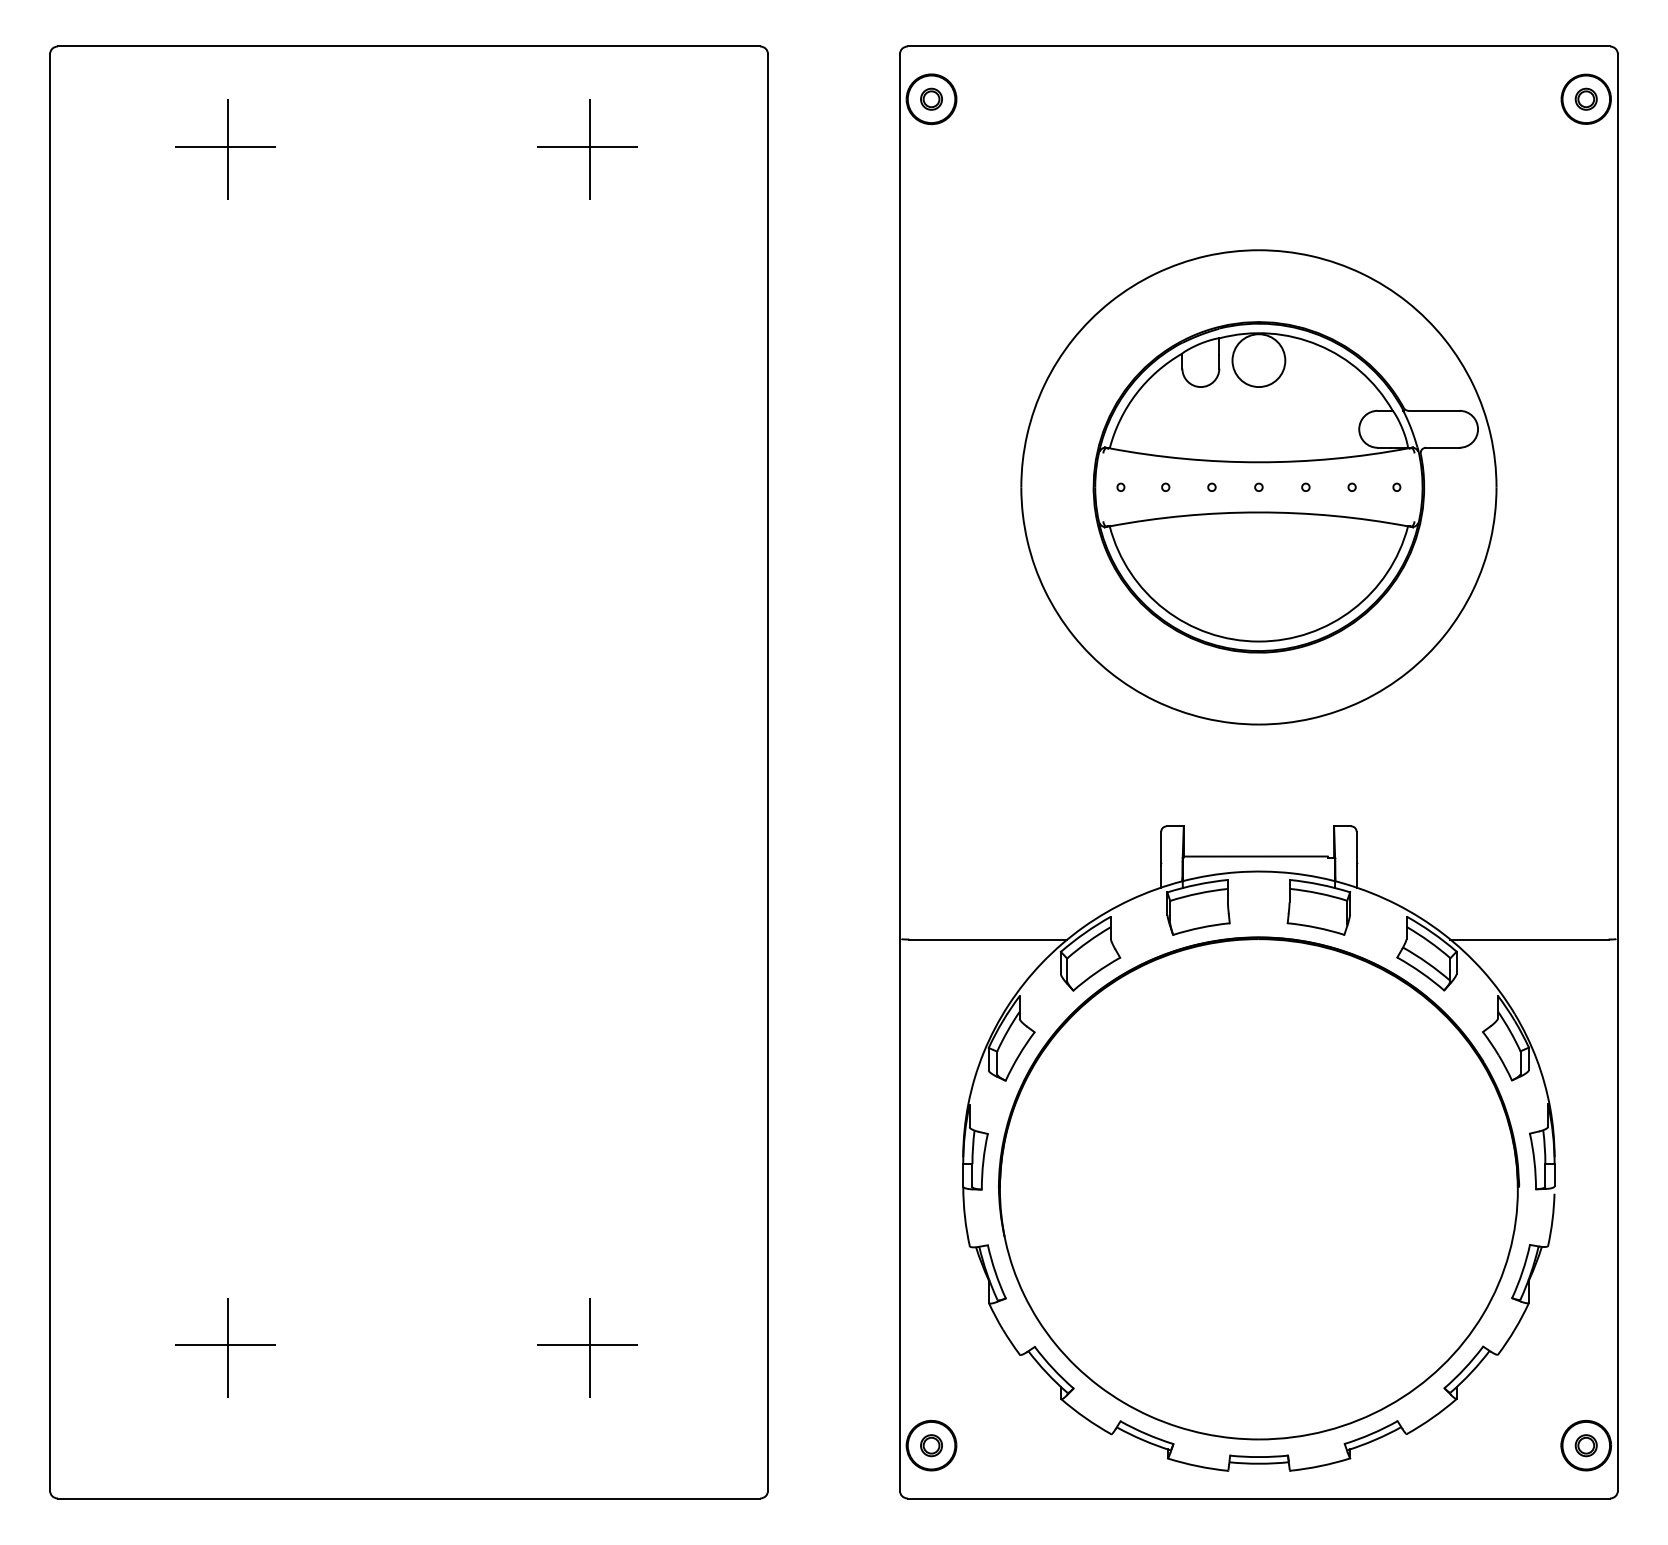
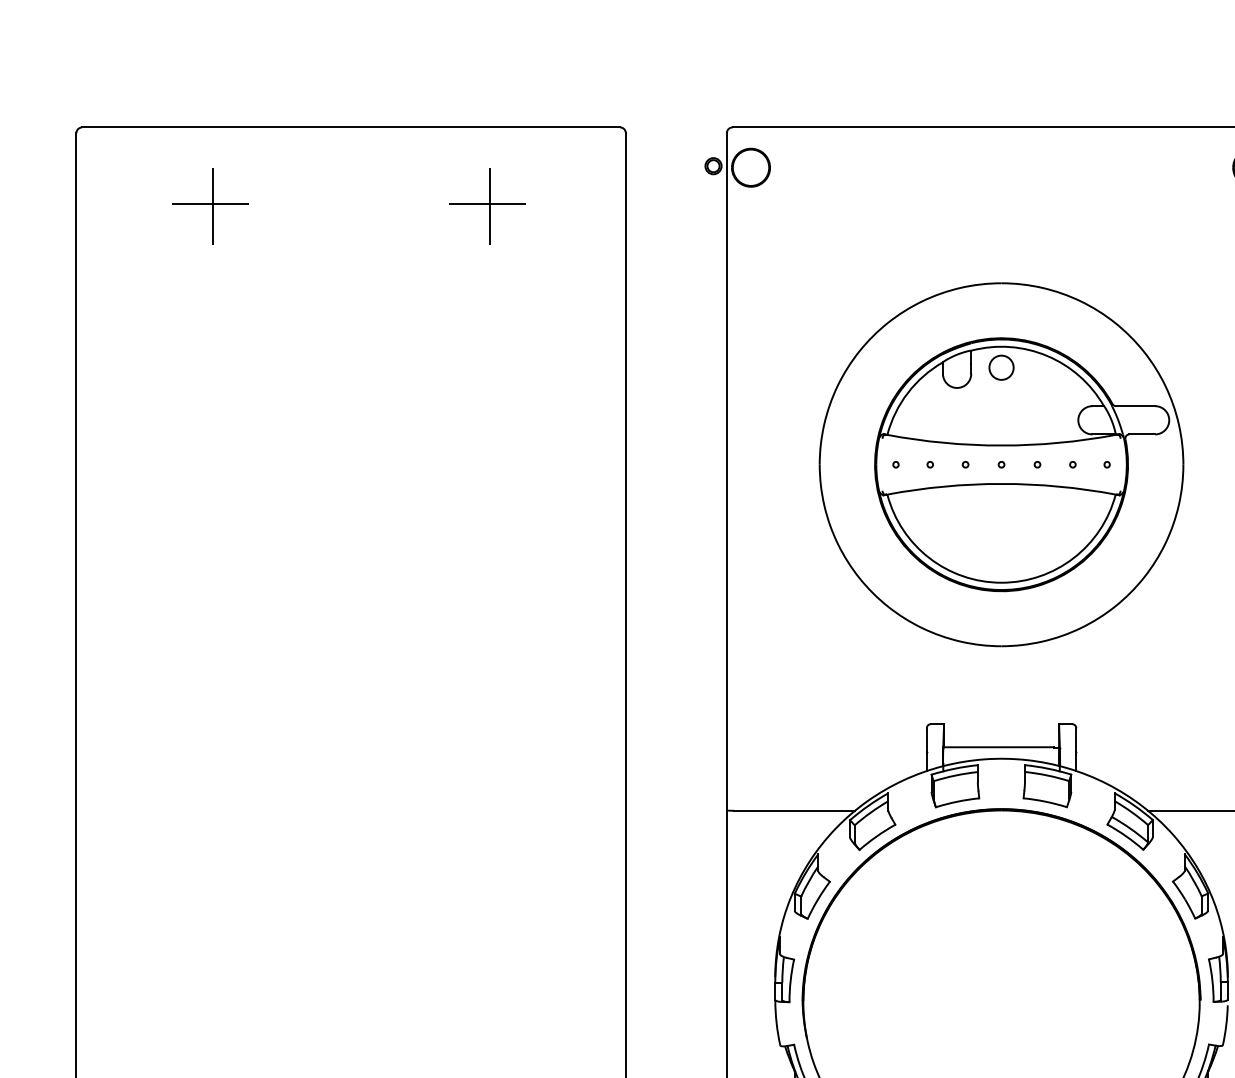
part: (931, 98) -> (713, 165), moved
circle: (1258, 360) -> (1001, 367), size x0.6

